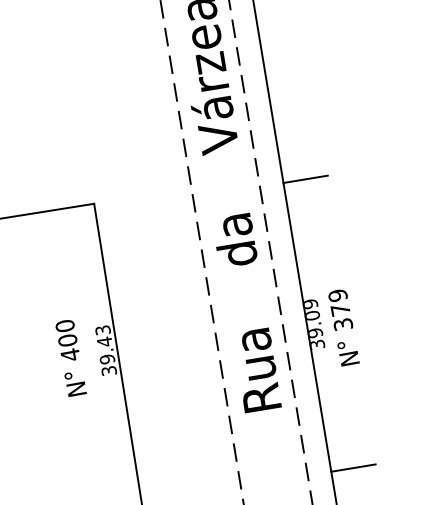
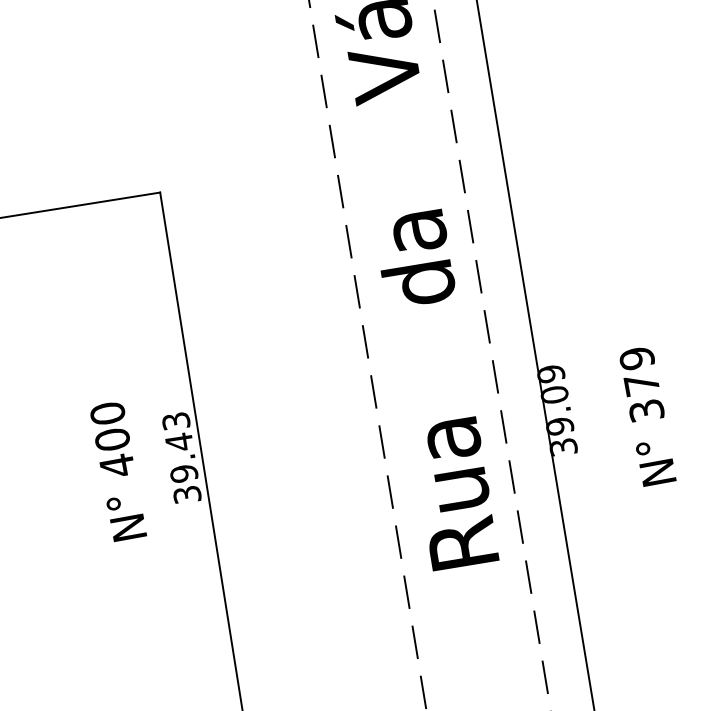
line: (305, 179) -> (542, 148), removed
text: (343, 327) -> (647, 416), moved
line: (353, 467) -> (628, 669), removed

